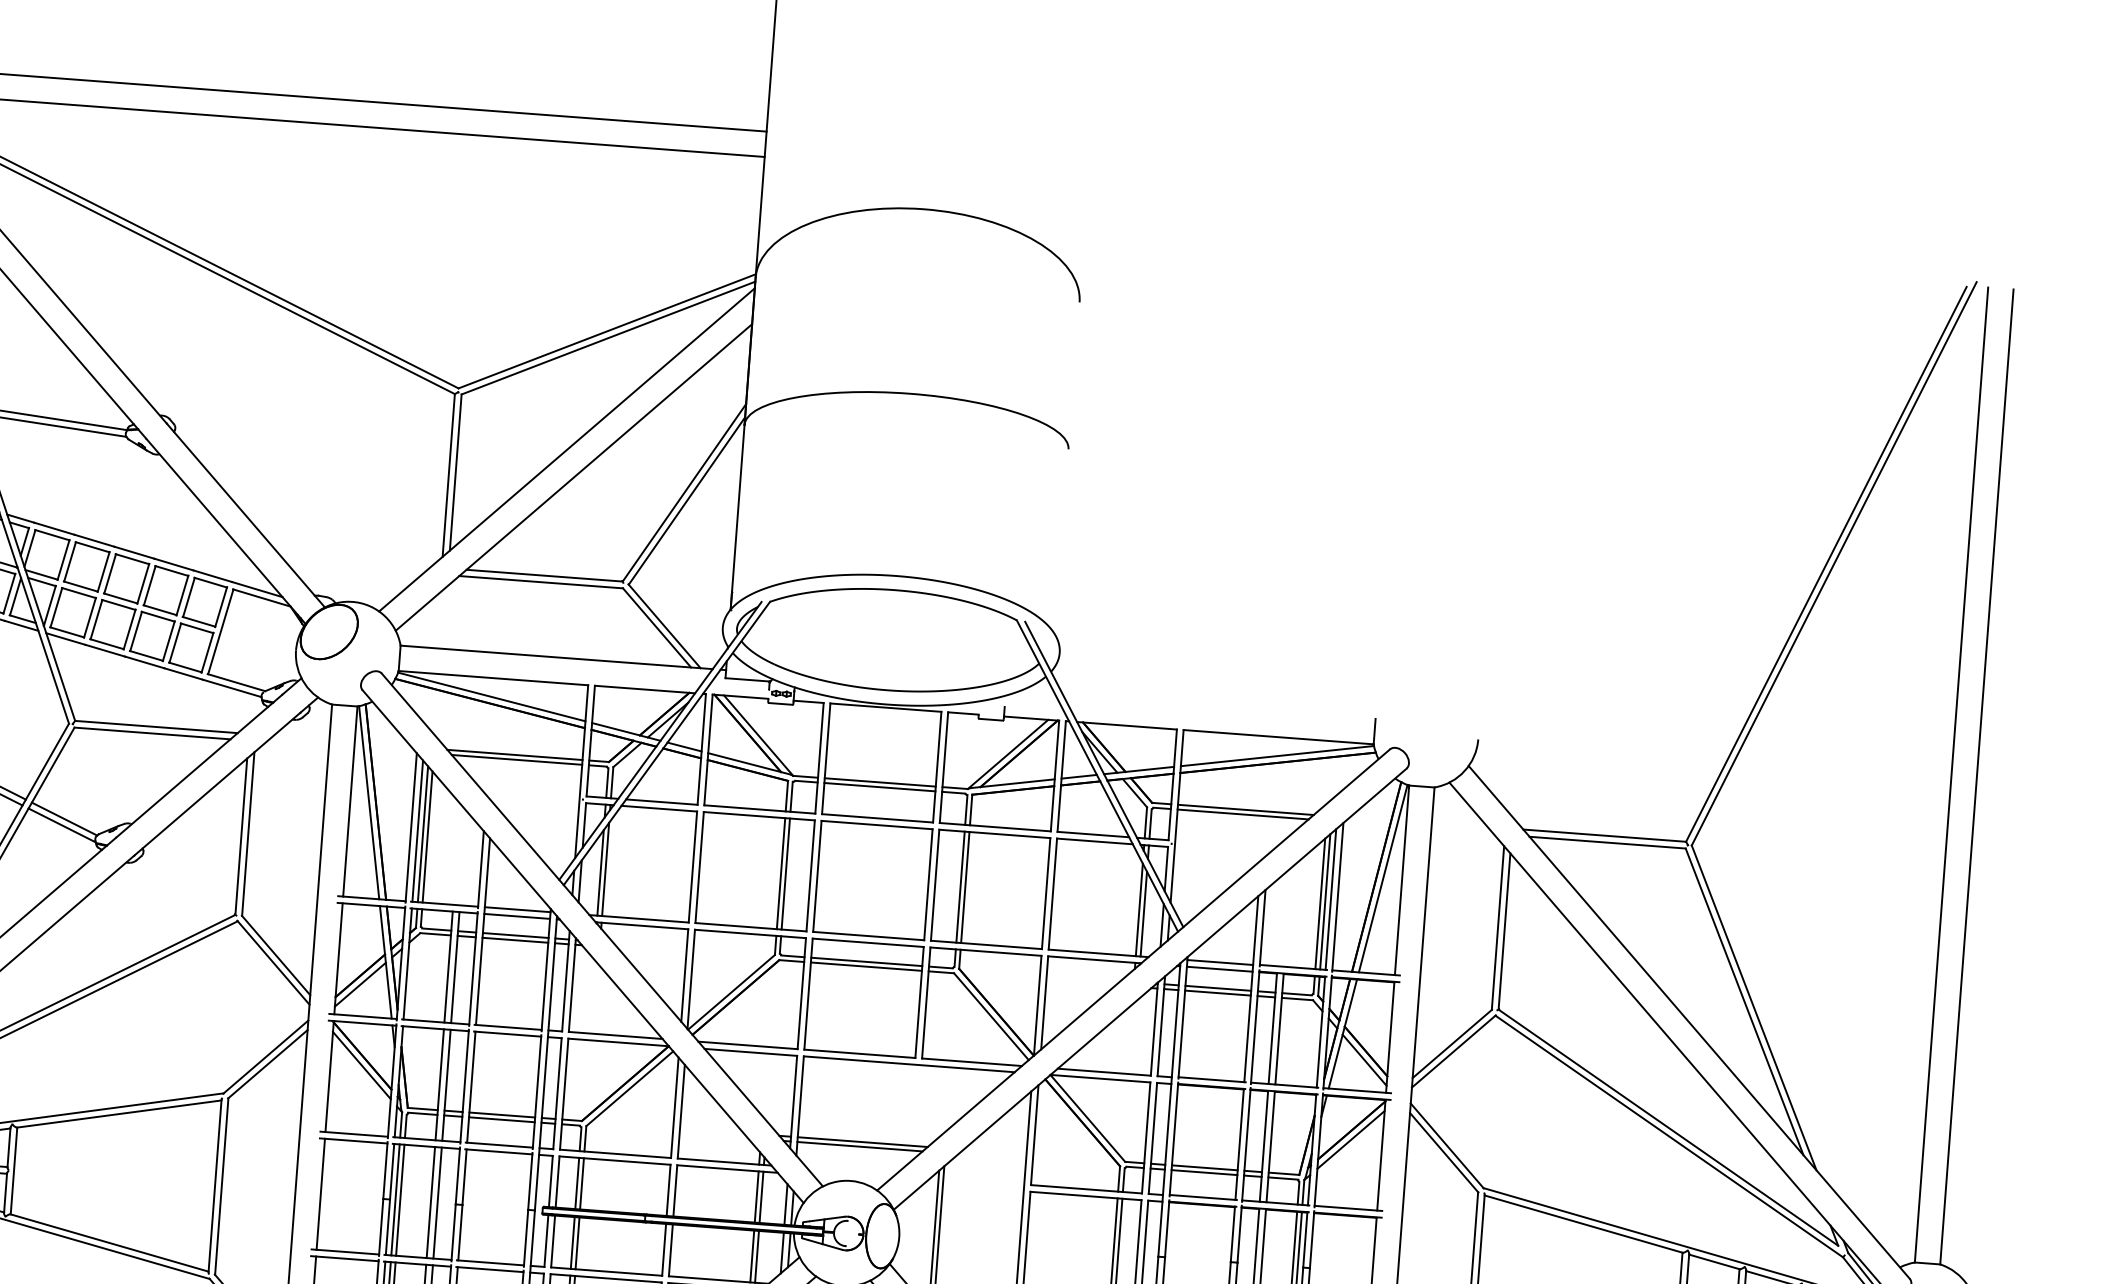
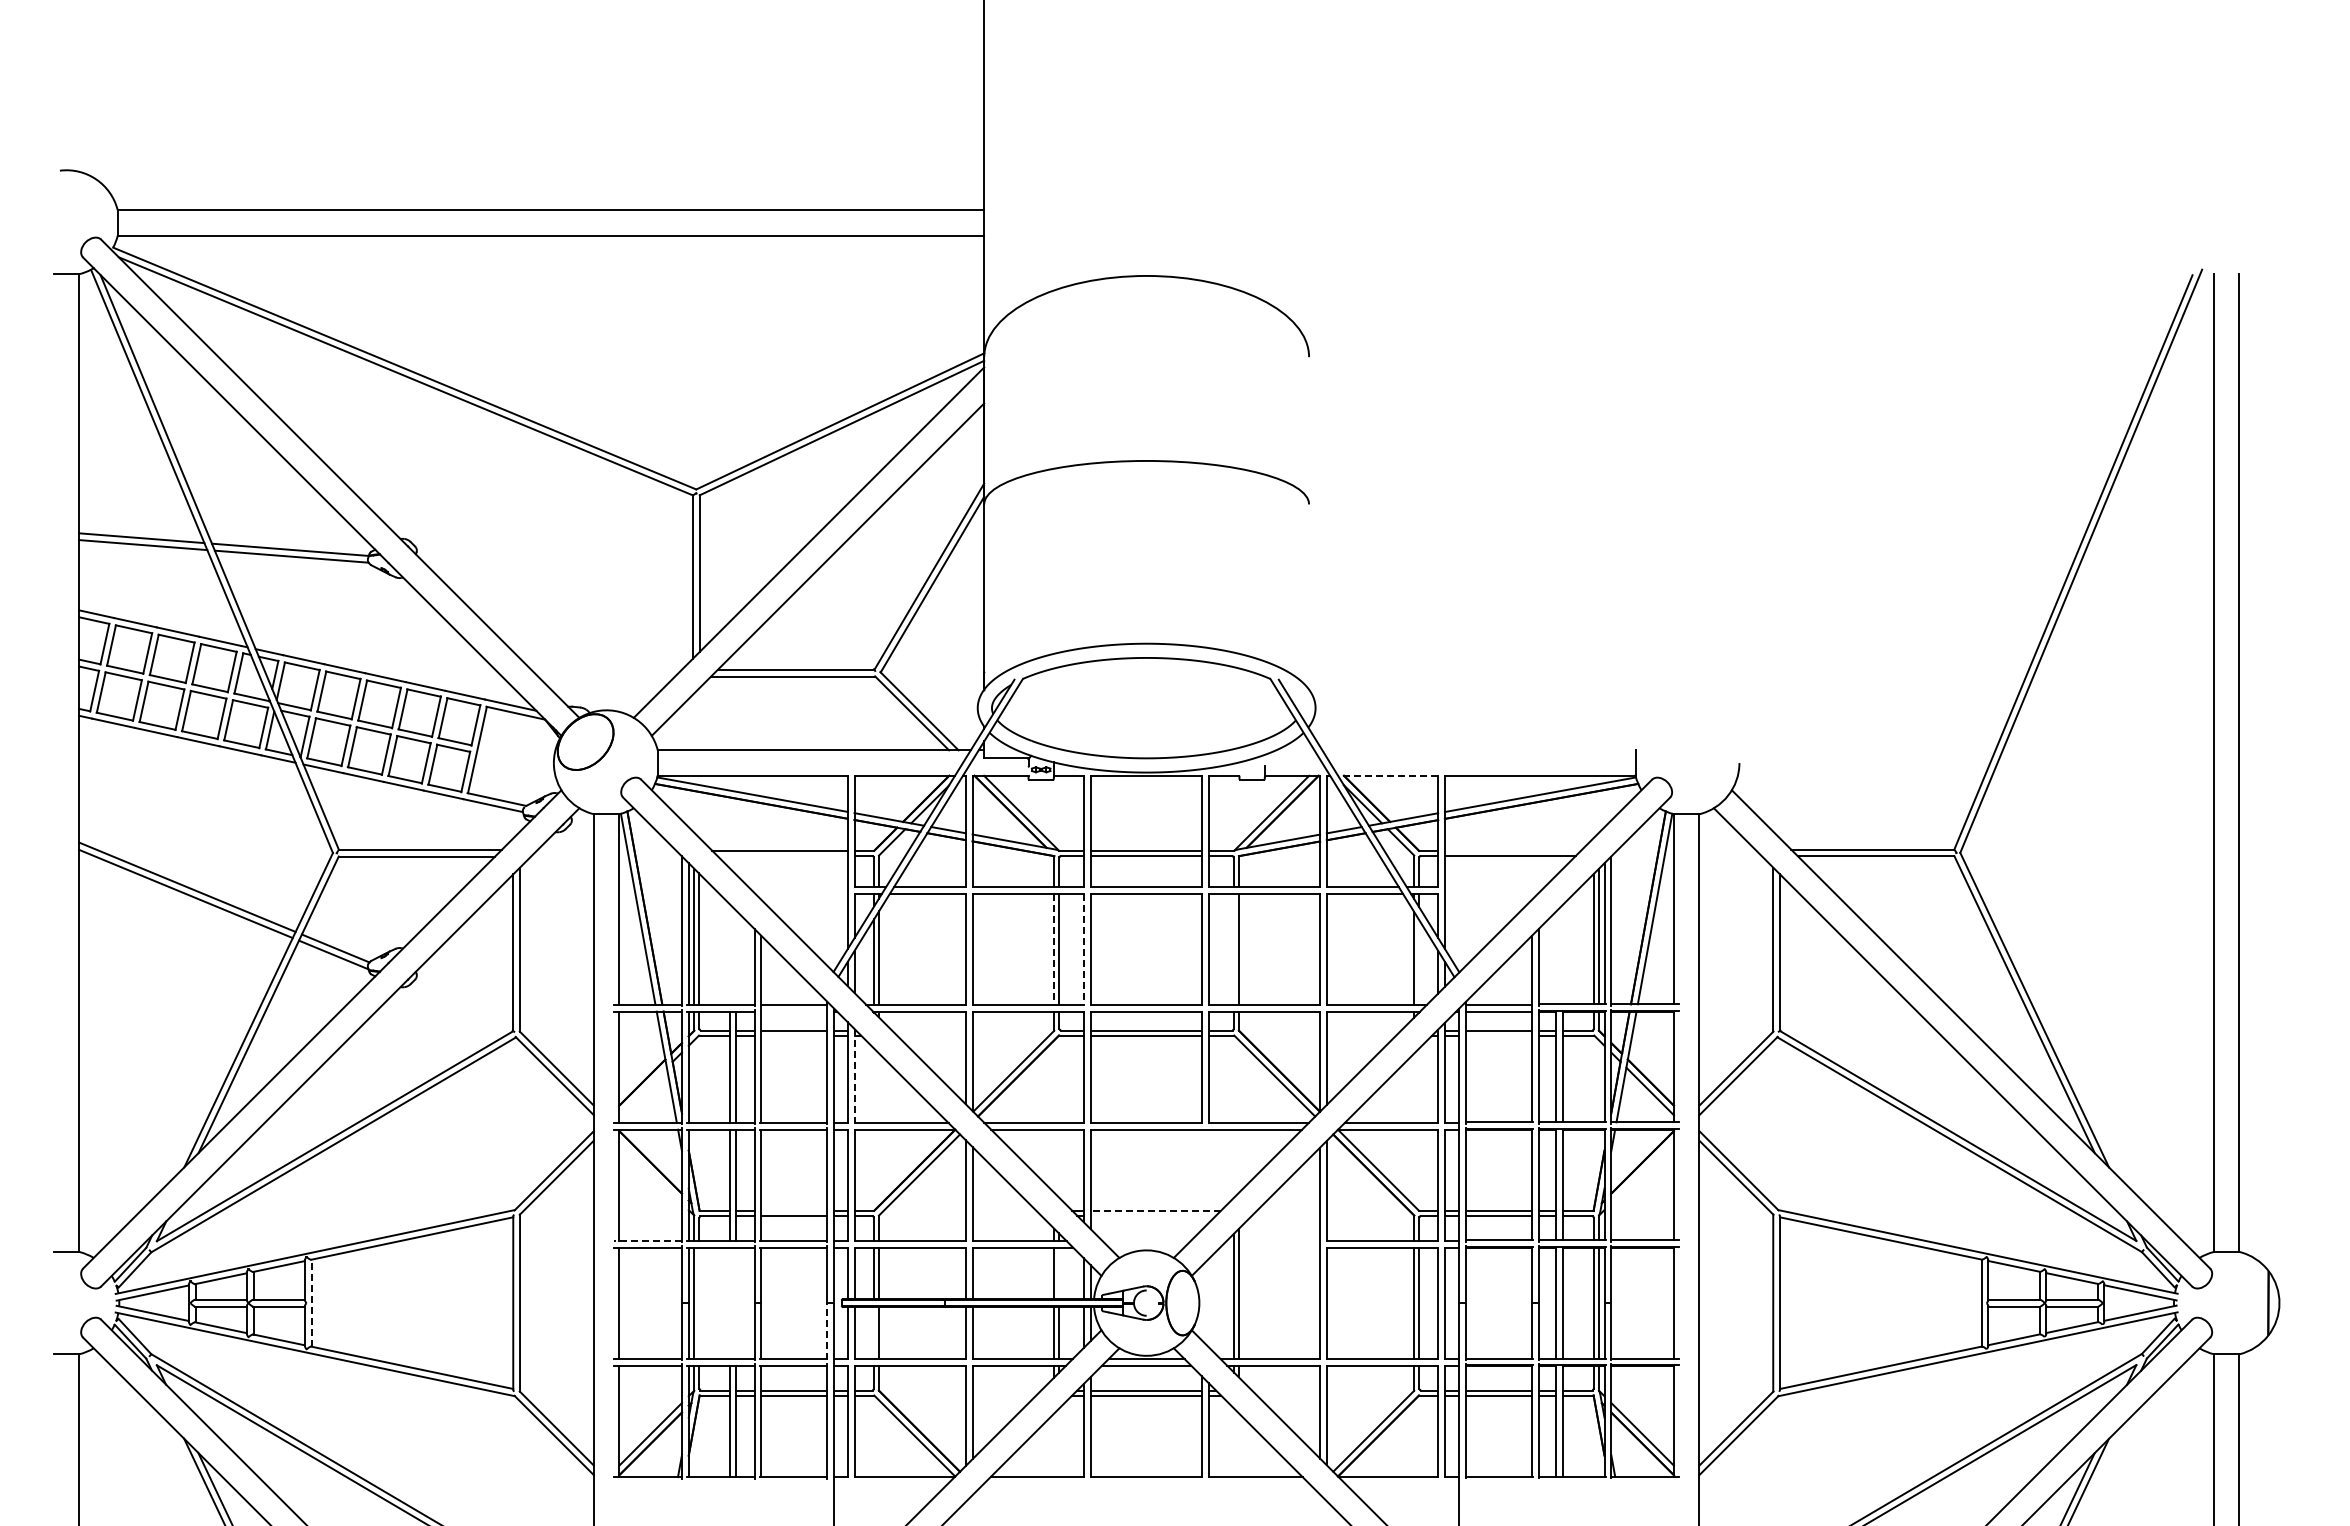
line: (1126, 725) -> (1387, 775), solid -> dashed
line: (517, 759) -> (782, 855), removed
line: (1245, 809) -> (1512, 850), removed
line: (781, 873) -> (1054, 949), solid -> dashed
line: (810, 876) -> (1083, 949), solid -> dashed
line: (960, 886) -> (1234, 948), removed
line: (1144, 913) -> (1419, 961), removed
line: (517, 916) -> (794, 1011), removed
line: (515, 940) -> (794, 1035), removed
line: (359, 984) -> (642, 1091), removed
line: (572, 984) -> (854, 1075), solid -> dashed
line: (1217, 993) -> (1498, 1035), removed
line: (361, 1065) -> (650, 1171), removed
line: (502, 1114) -> (794, 1210), removed
line: (354, 1134) -> (648, 1241), solid -> dashed
line: (1350, 1139) -> (1642, 1171), removed
line: (862, 1141) -> (1155, 1210), solid -> dashed
line: (860, 1146) -> (1153, 1215), removed
line: (13, 1171) -> (311, 1303), solid -> dashed
line: (761, 1197) -> (1059, 1273), removed
line: (400, 1200) -> (699, 1303), removed
line: (430, 1202) -> (729, 1303), removed
line: (437, 1203) -> (736, 1303), removed
line: (526, 1237) -> (827, 1331), solid -> dashed
line: (572, 1243) -> (874, 1333), removed

